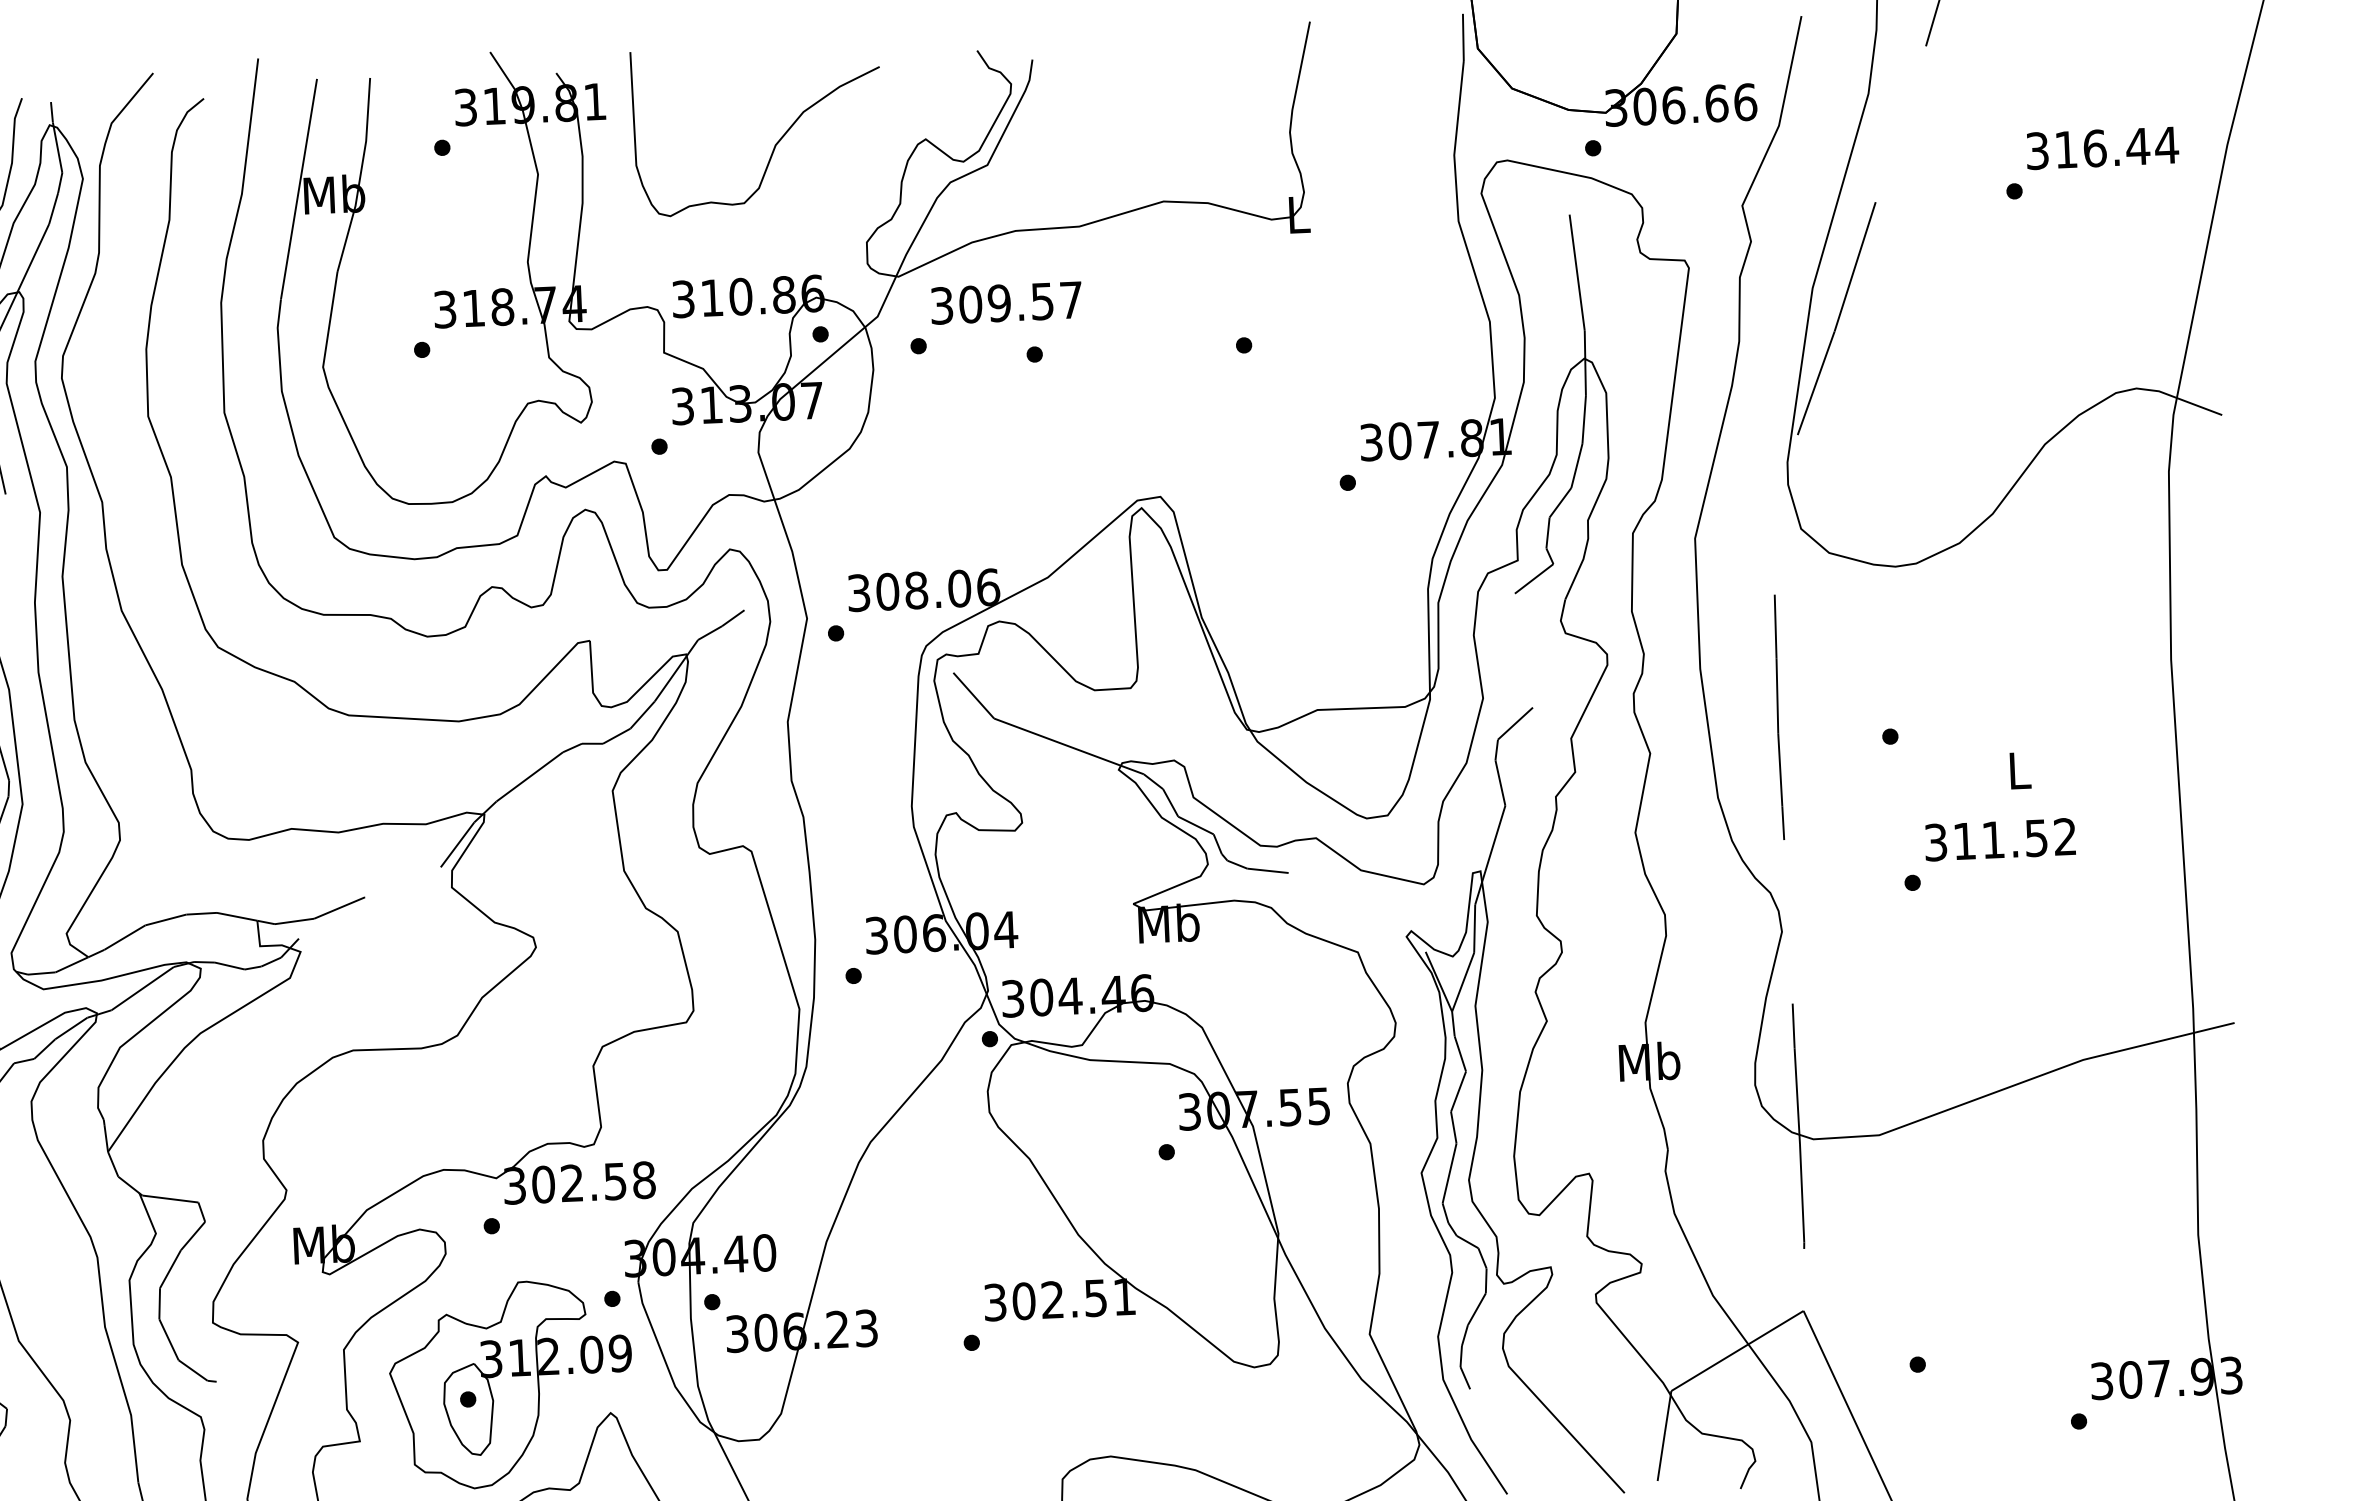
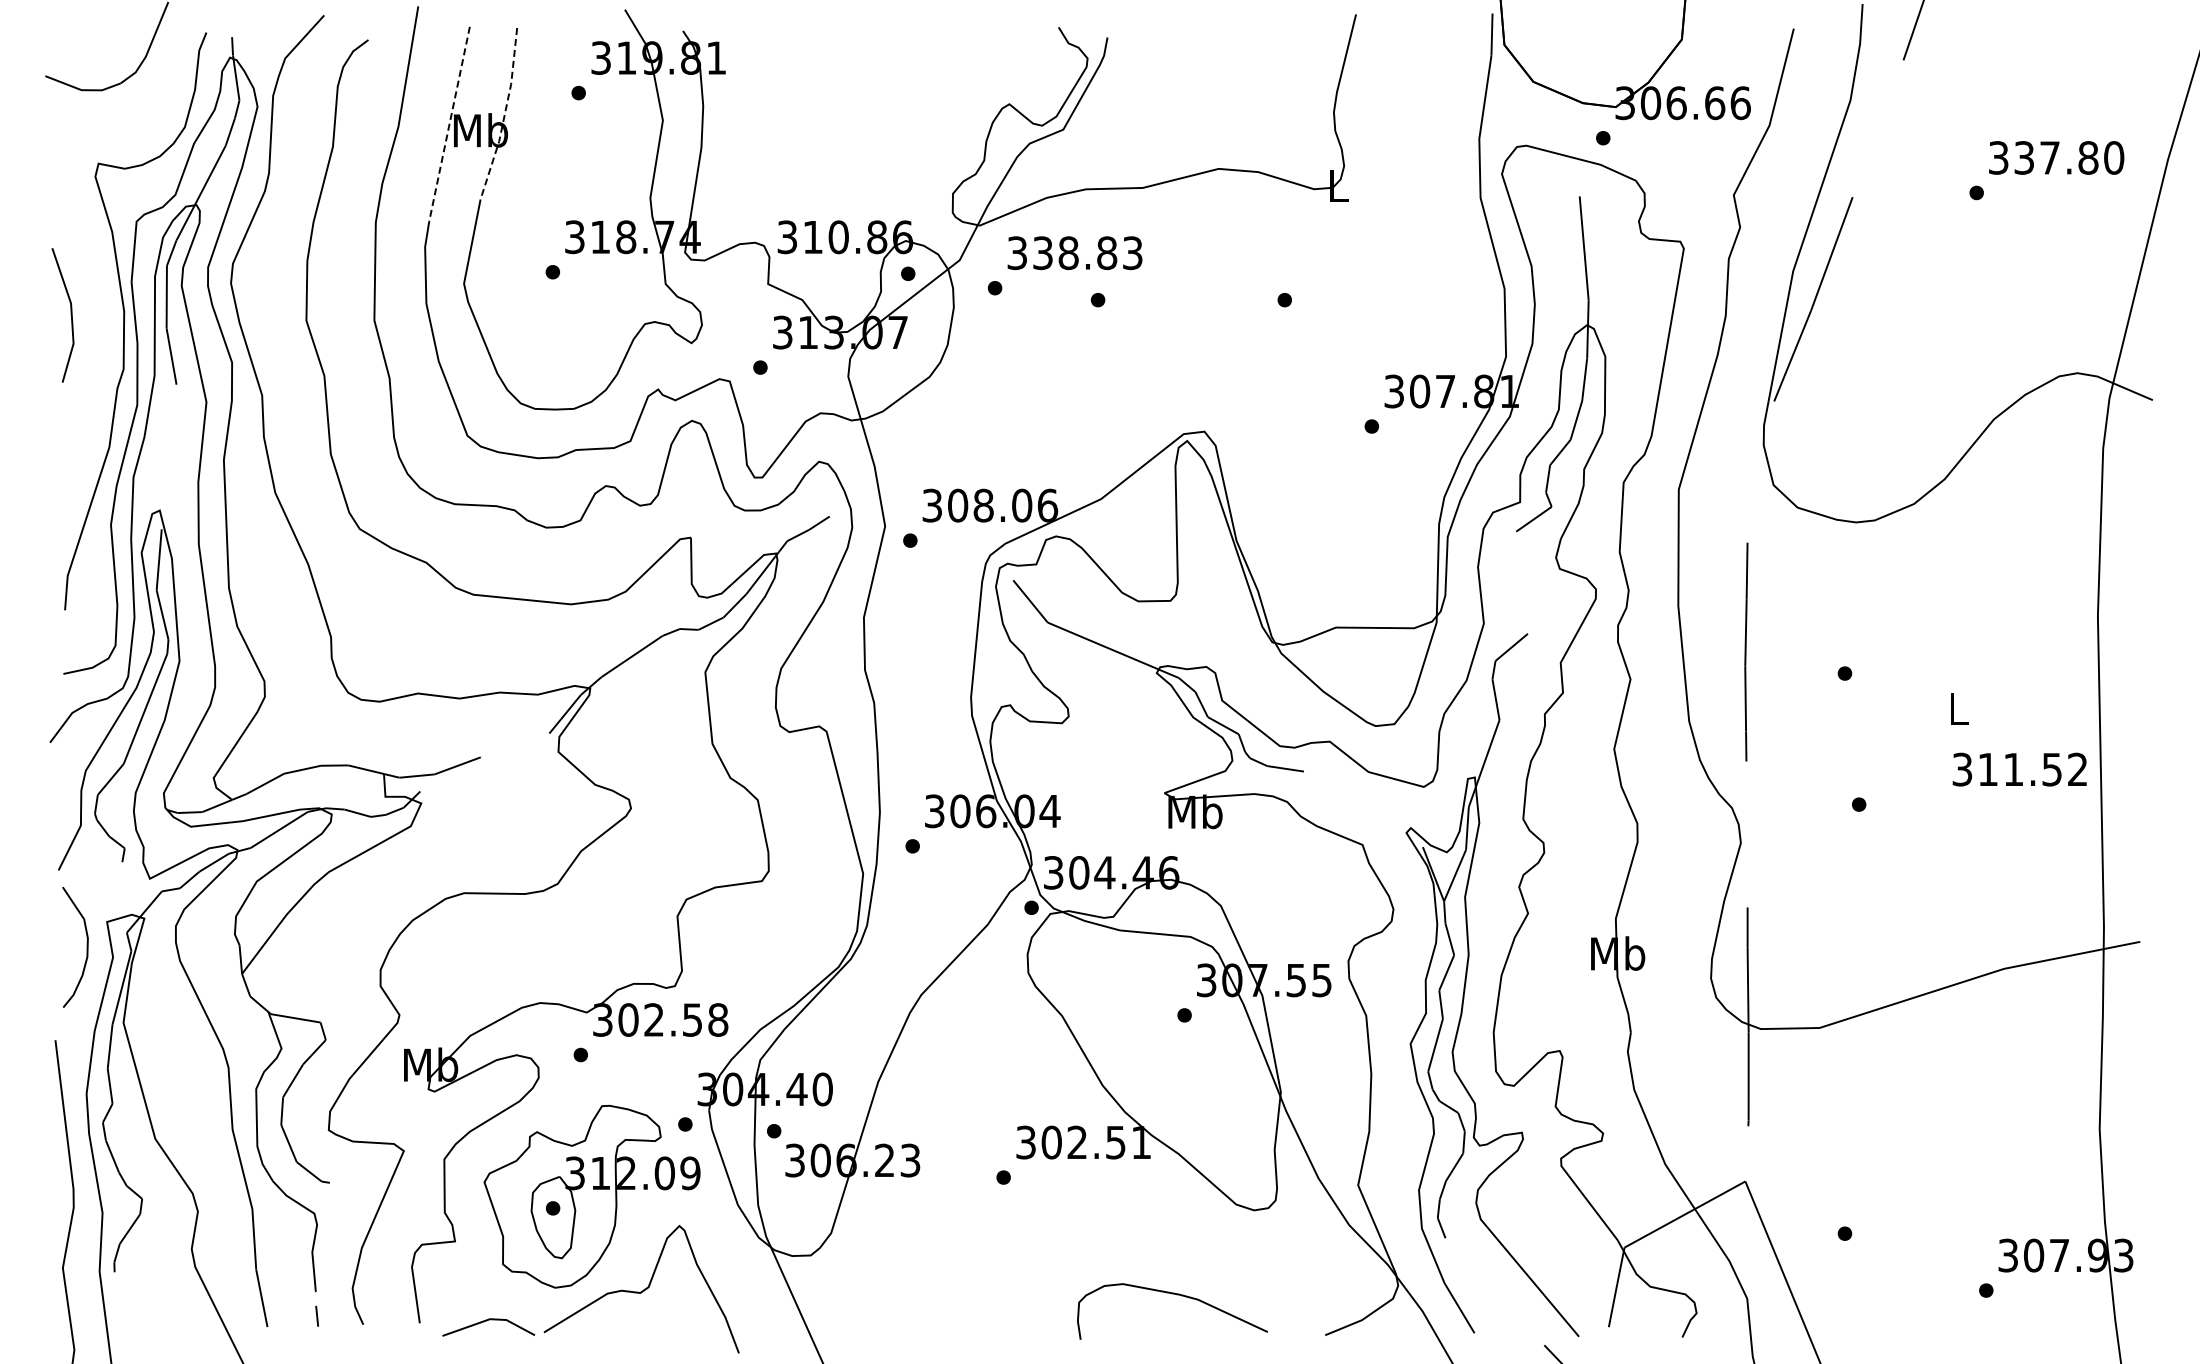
curve: (774, 145) -> (874, 103), removed
text: (2116, 147) -> (2069, 157), 316.44 -> 337.80
line: (360, 176) -> (504, 115), solid -> dashed
line: (298, 189) -> (449, 124), solid -> dashed
text: (1020, 302) -> (1087, 253), 309.57 -> 338.83
text: (1999, 839) -> (2019, 769), moved

